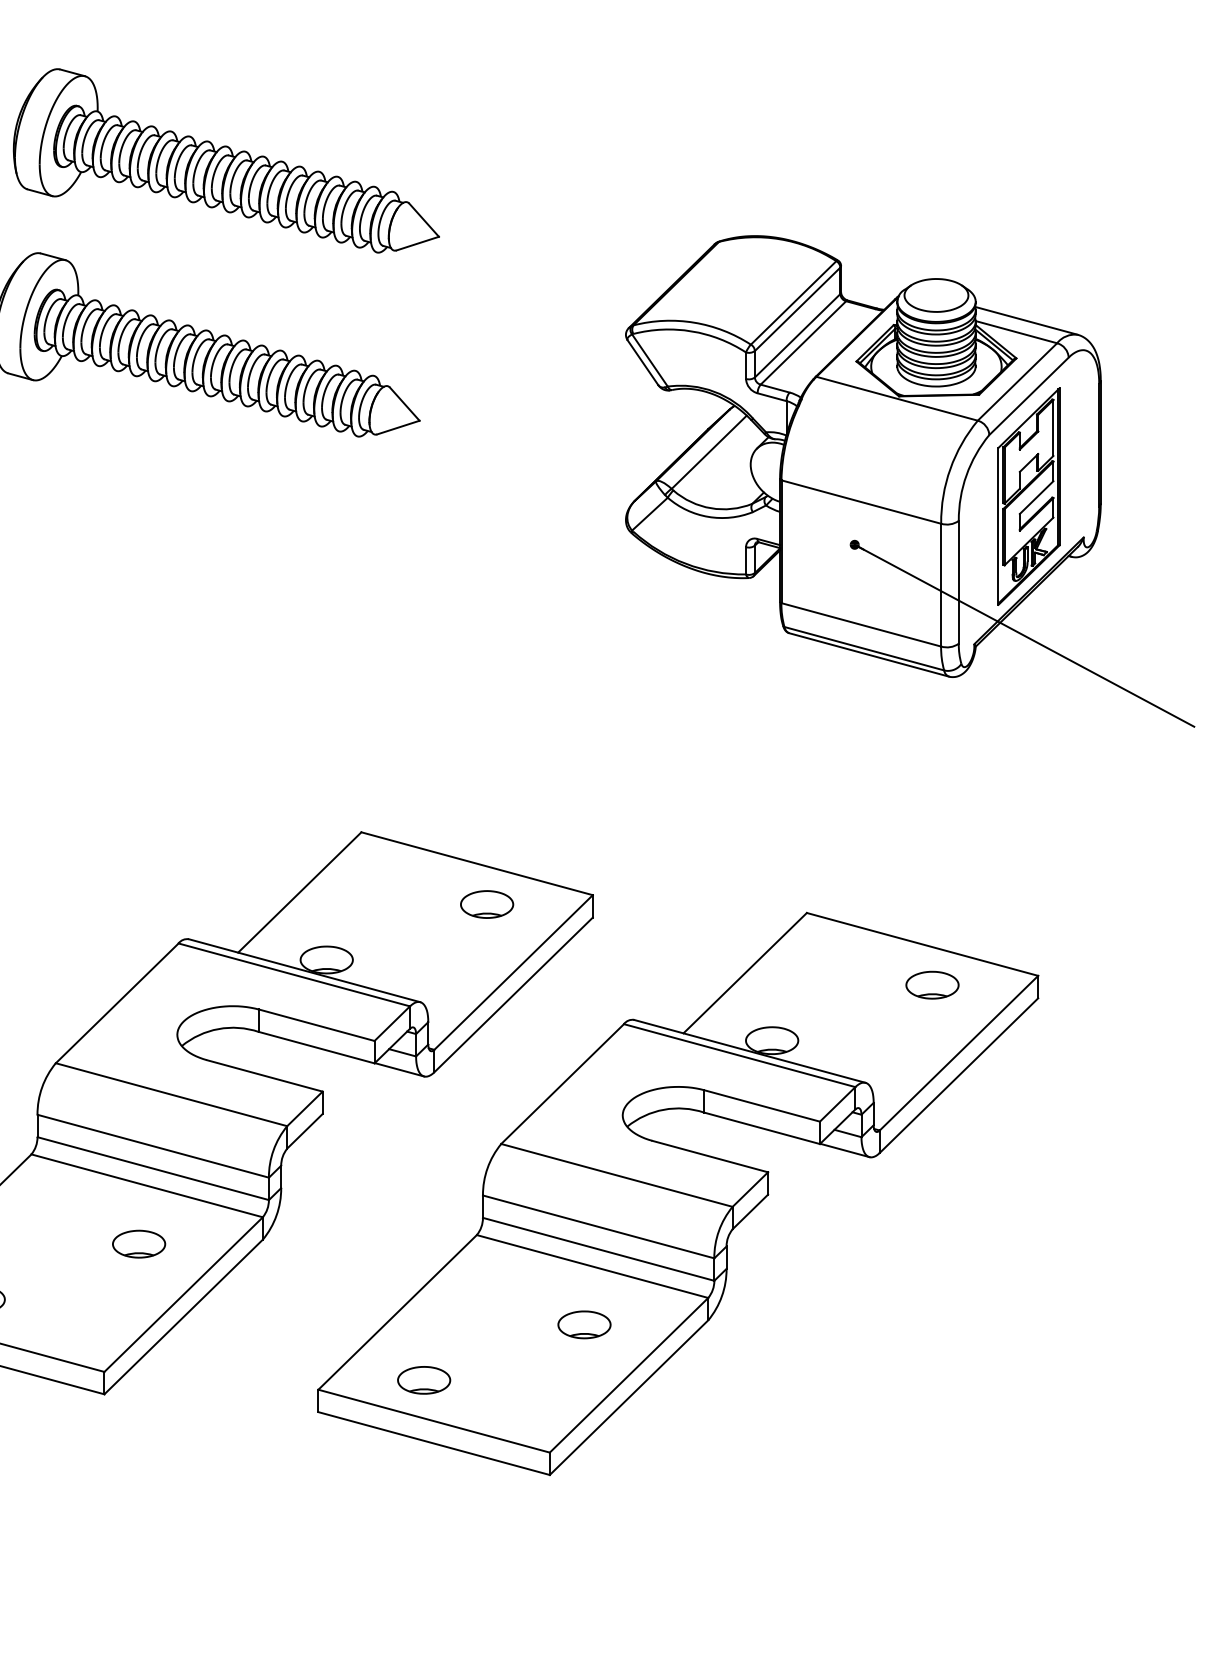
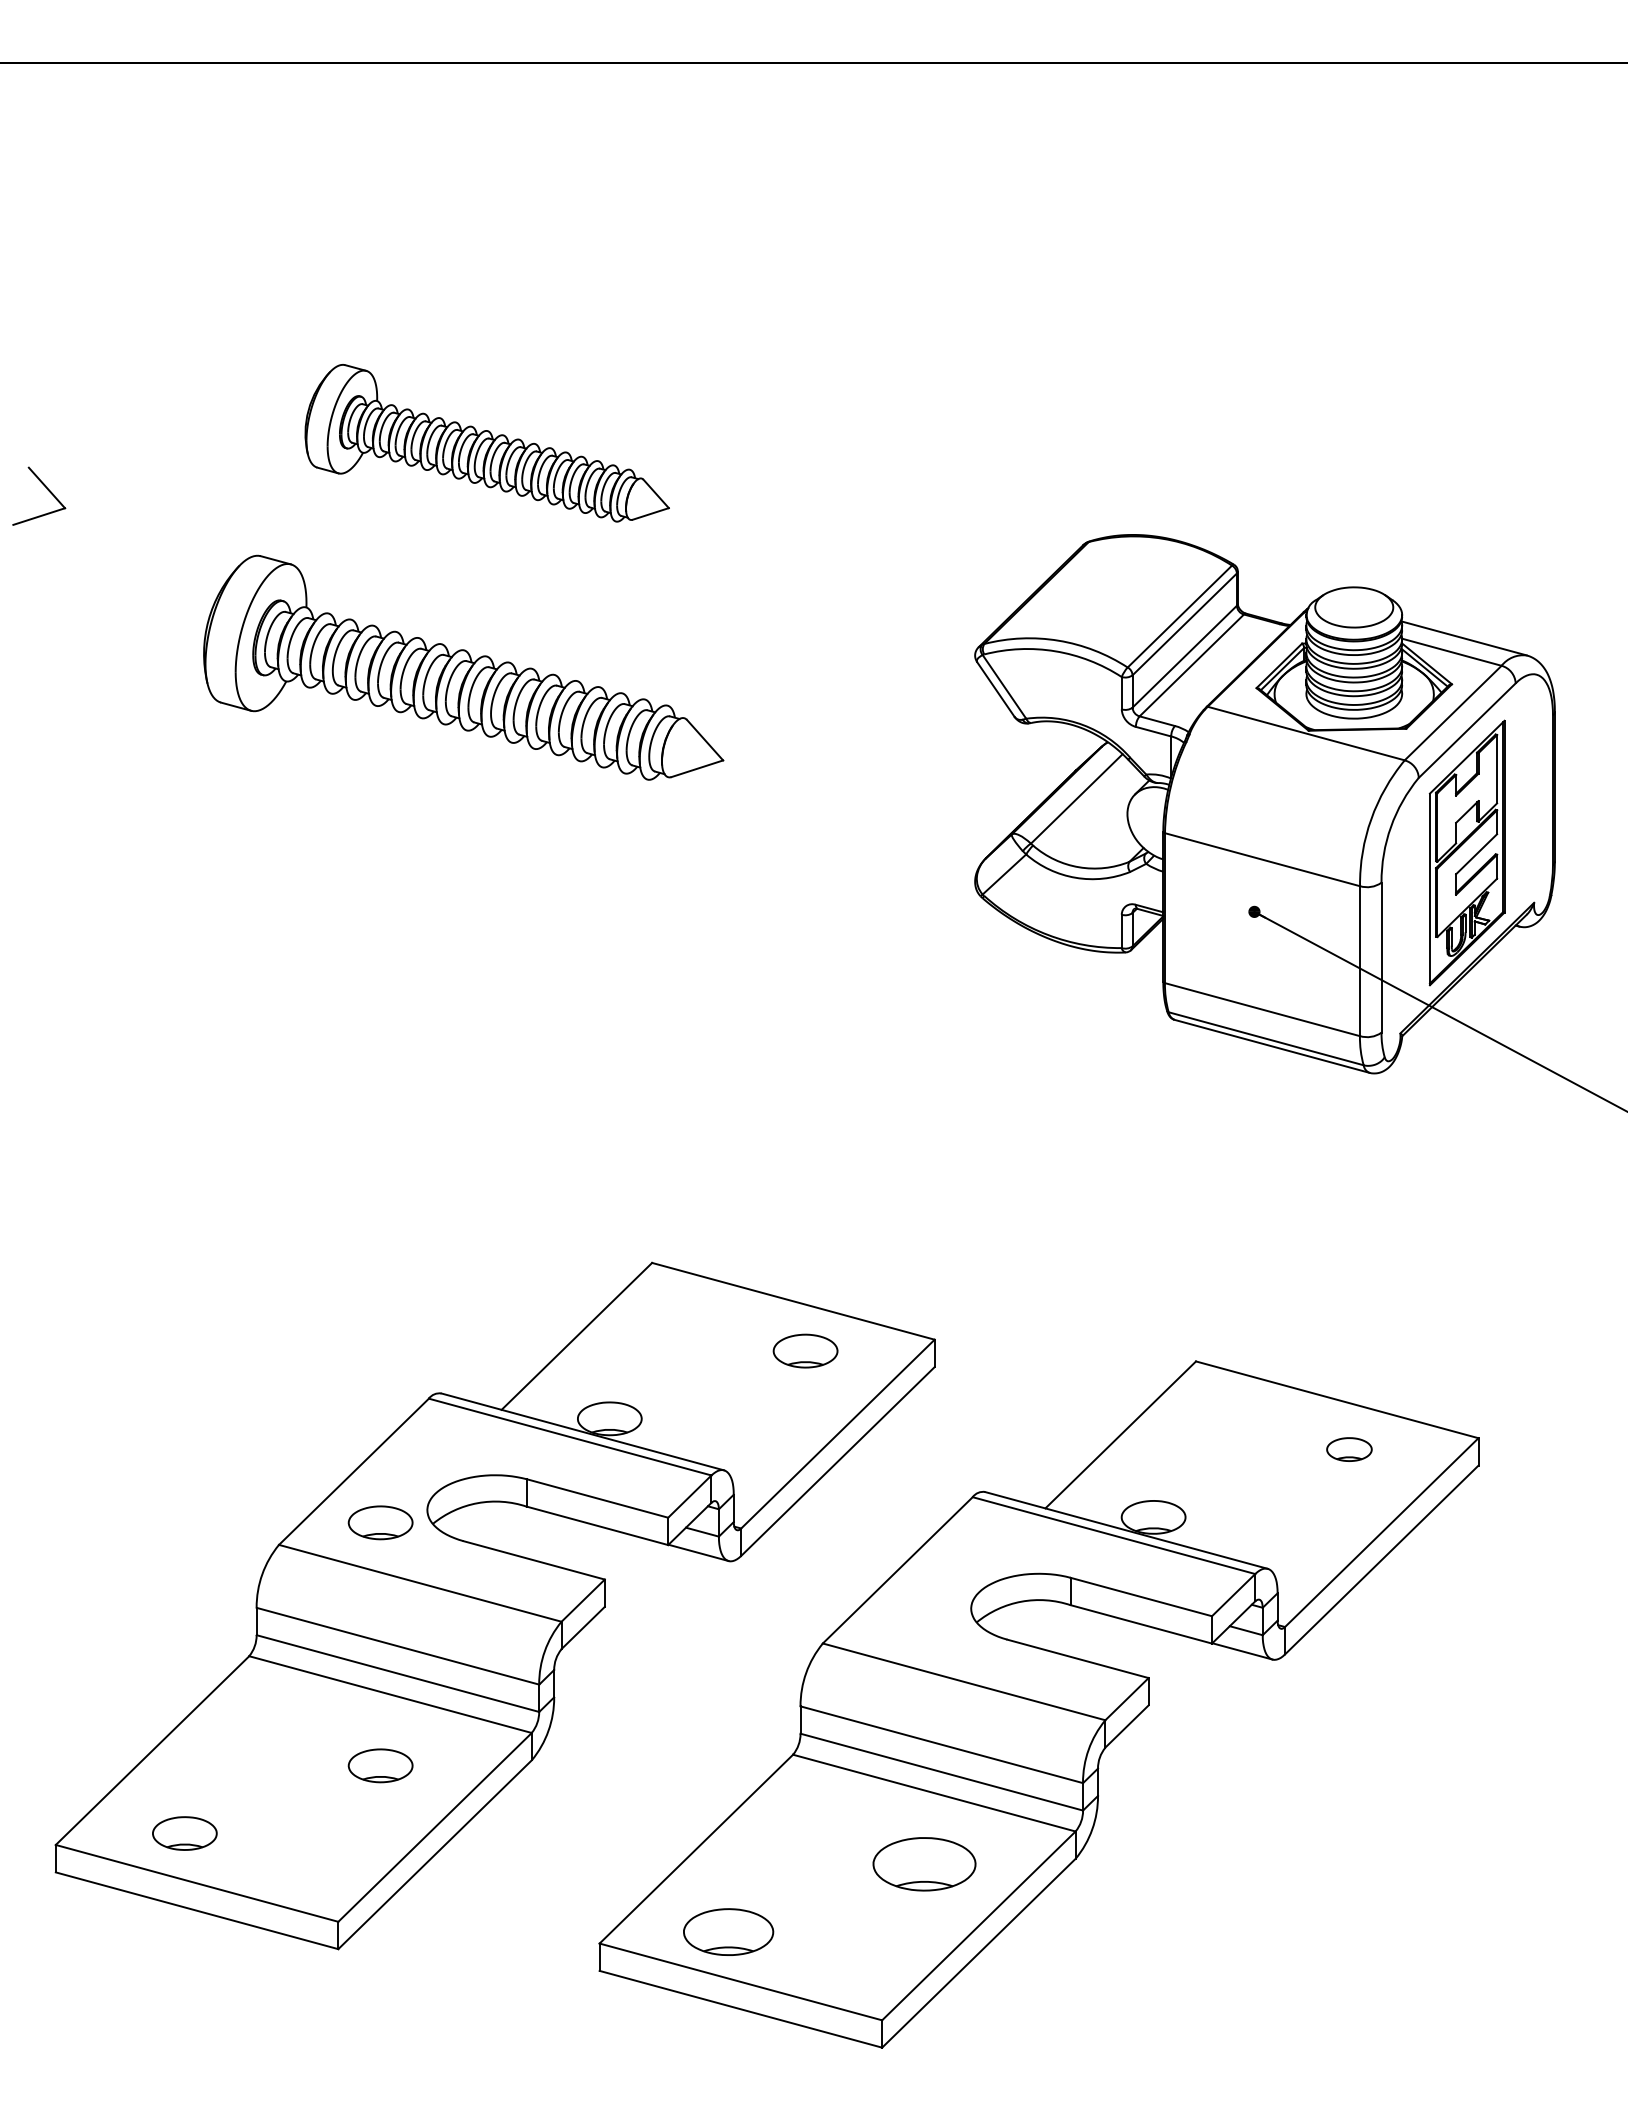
part: (225, 161) -> (486, 443), size x0.7
part: (932, 985) -> (1349, 1449), size x0.7
part: (138, 1044) -> (380, 1522), added
part: (584, 1324) -> (924, 1864), size x1.6
part: (423, 1379) -> (728, 1931), size x1.4

